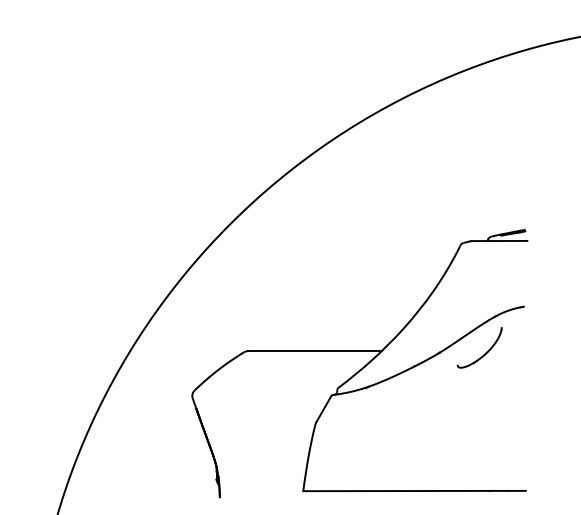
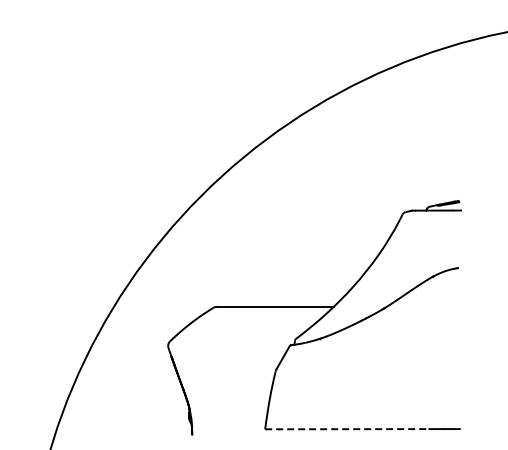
part: (485, 352) -> (424, 308), removed
line: (396, 491) -> (346, 429), solid -> dashed

